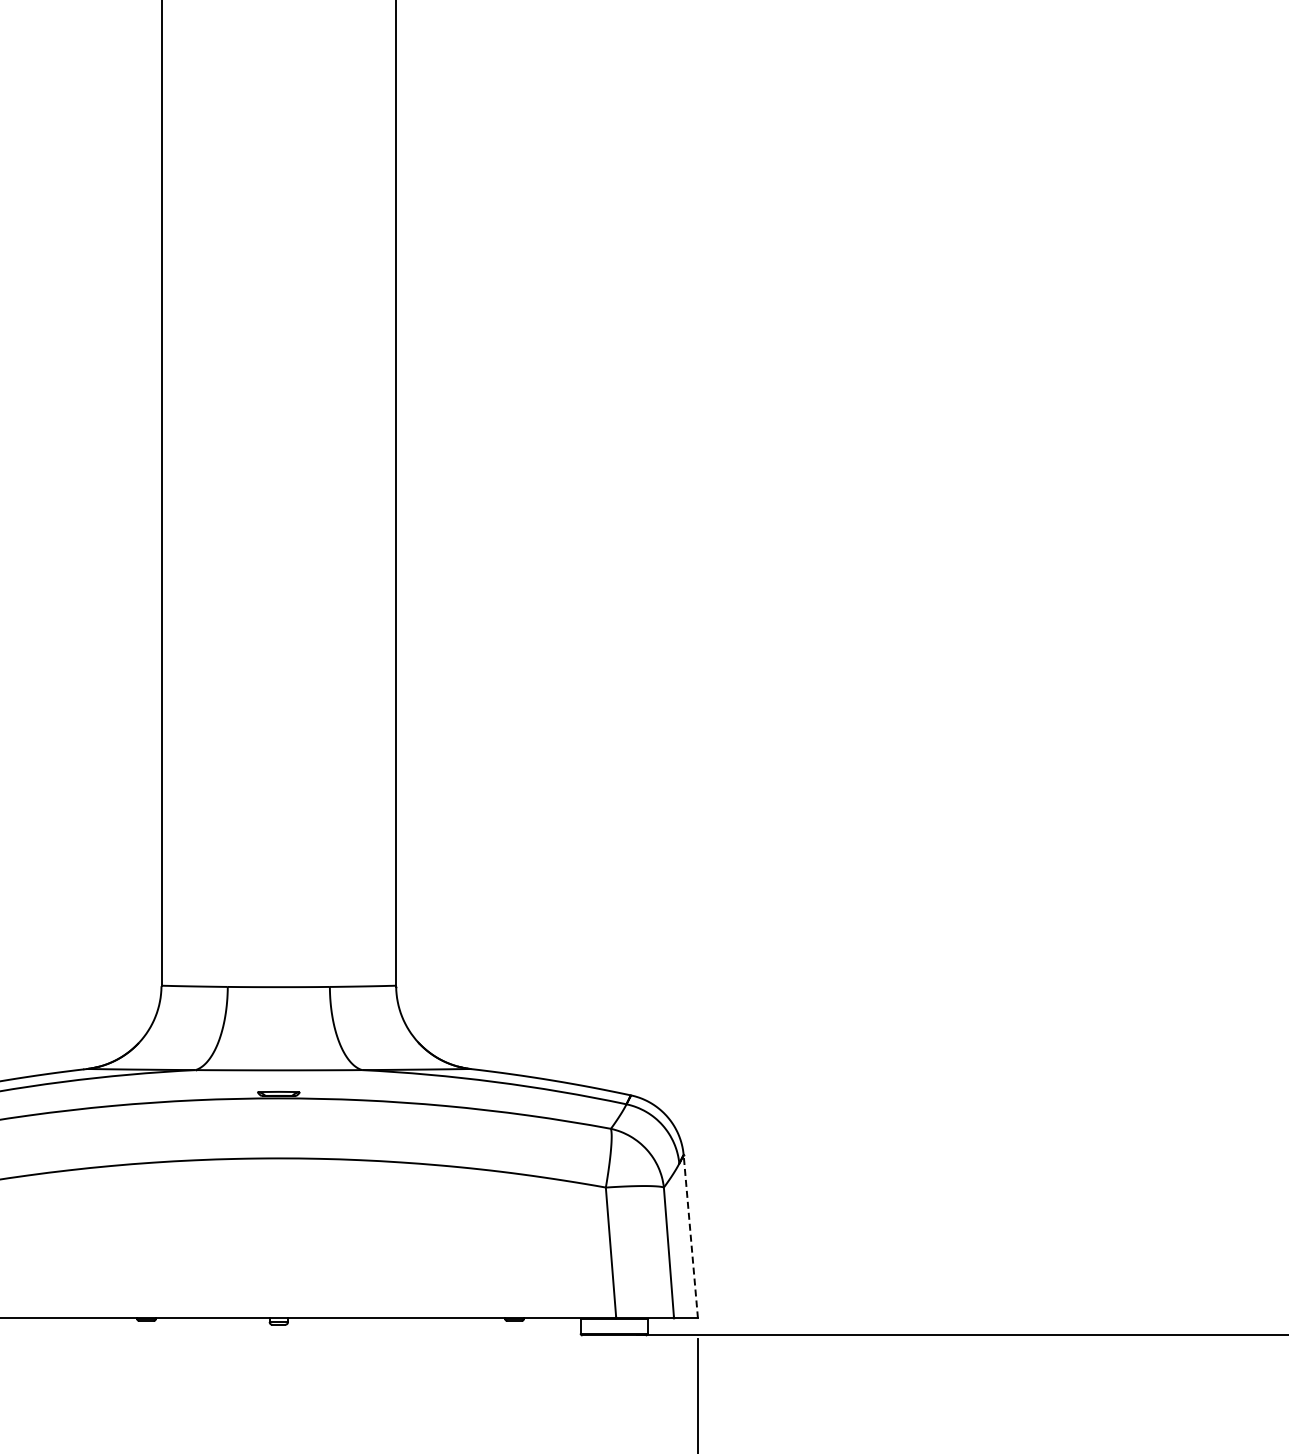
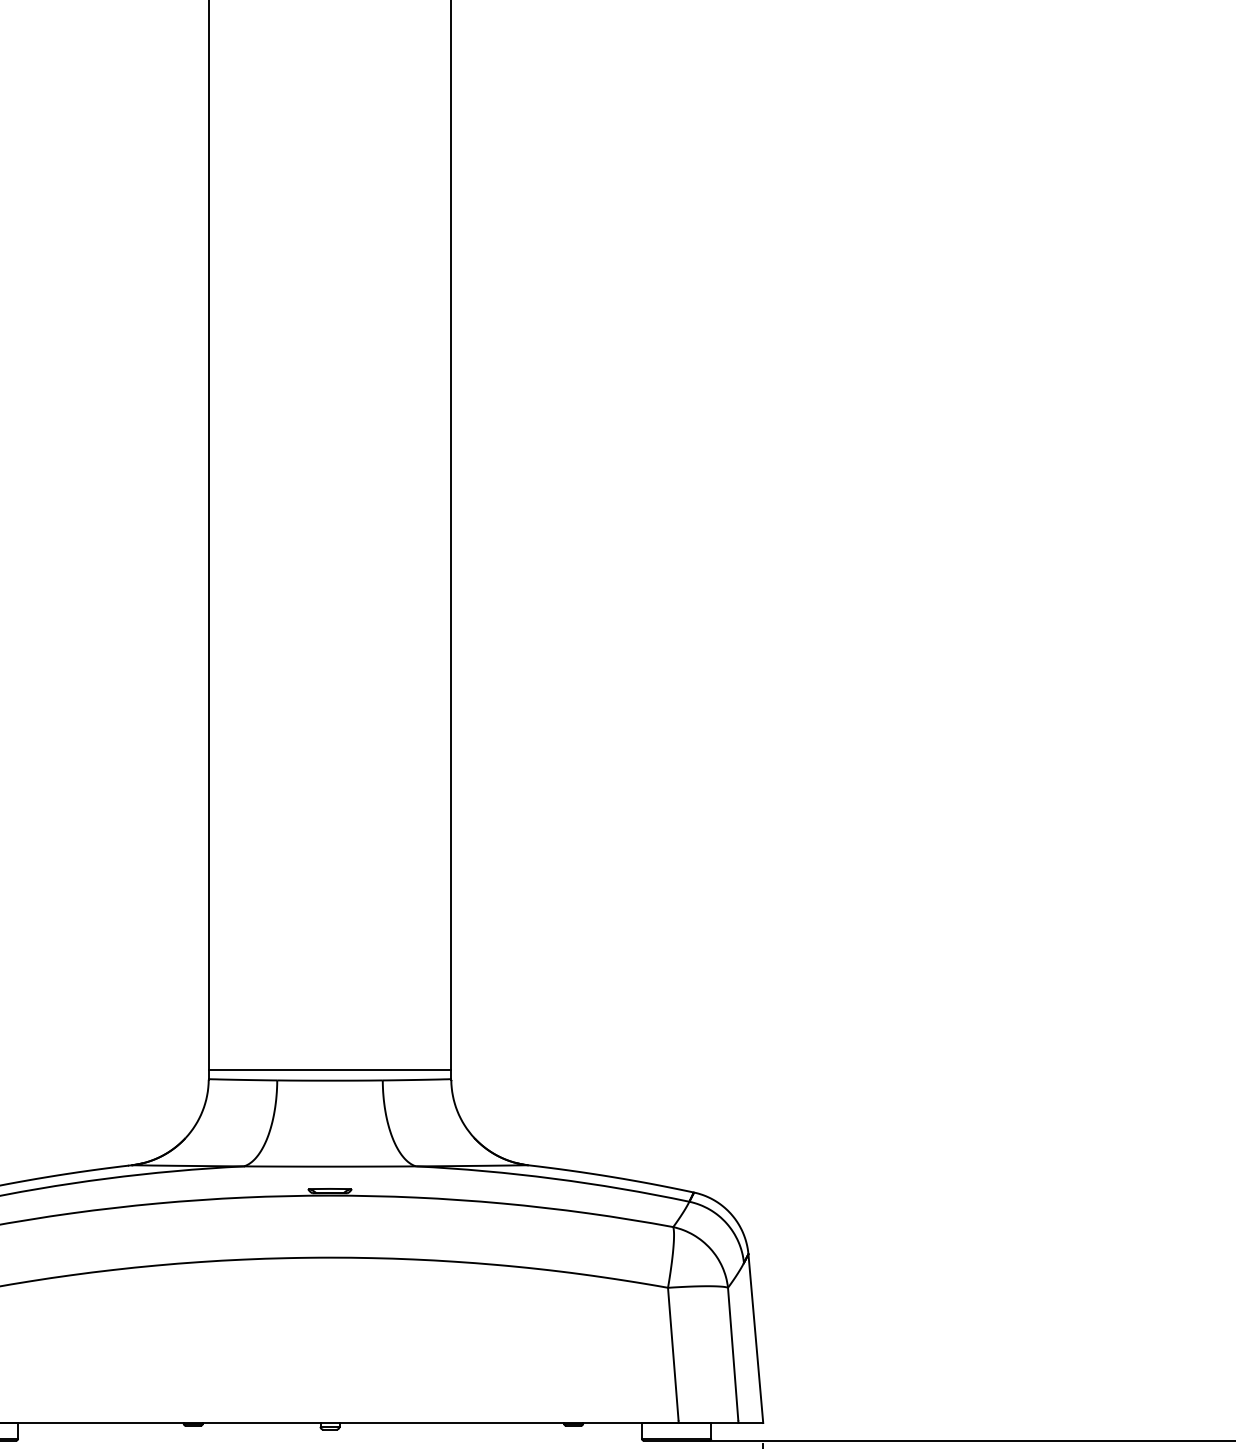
line: (278, 976) -> (329, 1069), added
line: (690, 1236) -> (755, 1338), dashed -> solid

